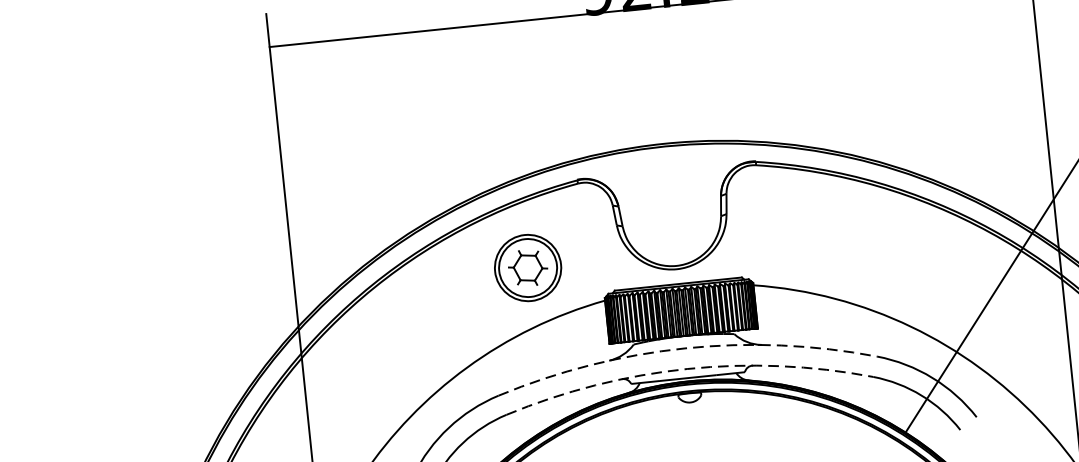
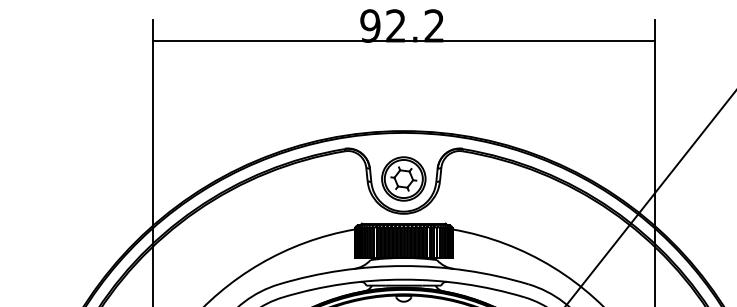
part: (527, 267) -> (403, 178), moved
arc: (684, 349) -> (403, 266), dashed -> solid
arc: (686, 368) -> (403, 279), dashed -> solid

